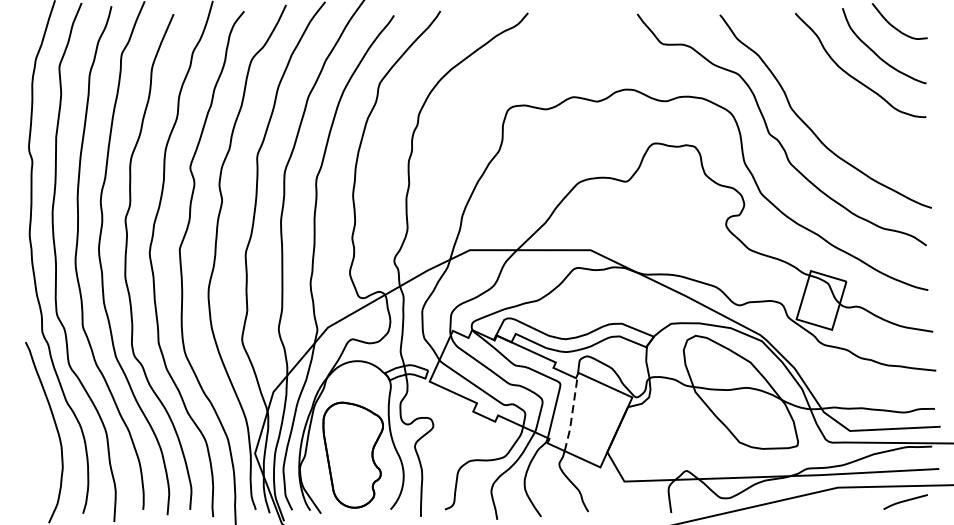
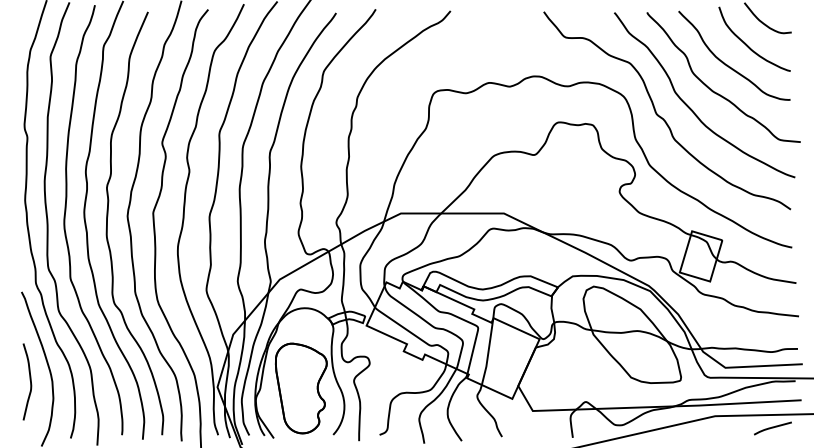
curve: (838, 107) -> (715, 91), added
line: (572, 413) -> (488, 352), dashed -> solid
curve: (34, 445) -> (29, 380), added

